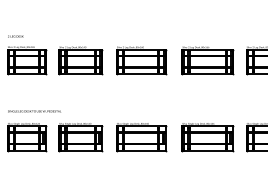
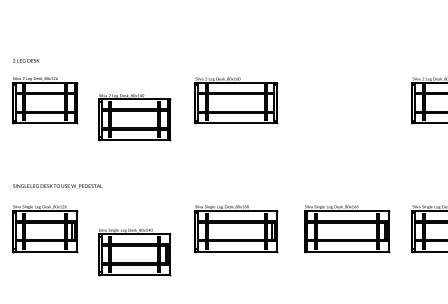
part: (80, 60) -> (134, 117), moved
part: (207, 60) -> (346, 100), removed
part: (80, 137) -> (134, 253), moved

